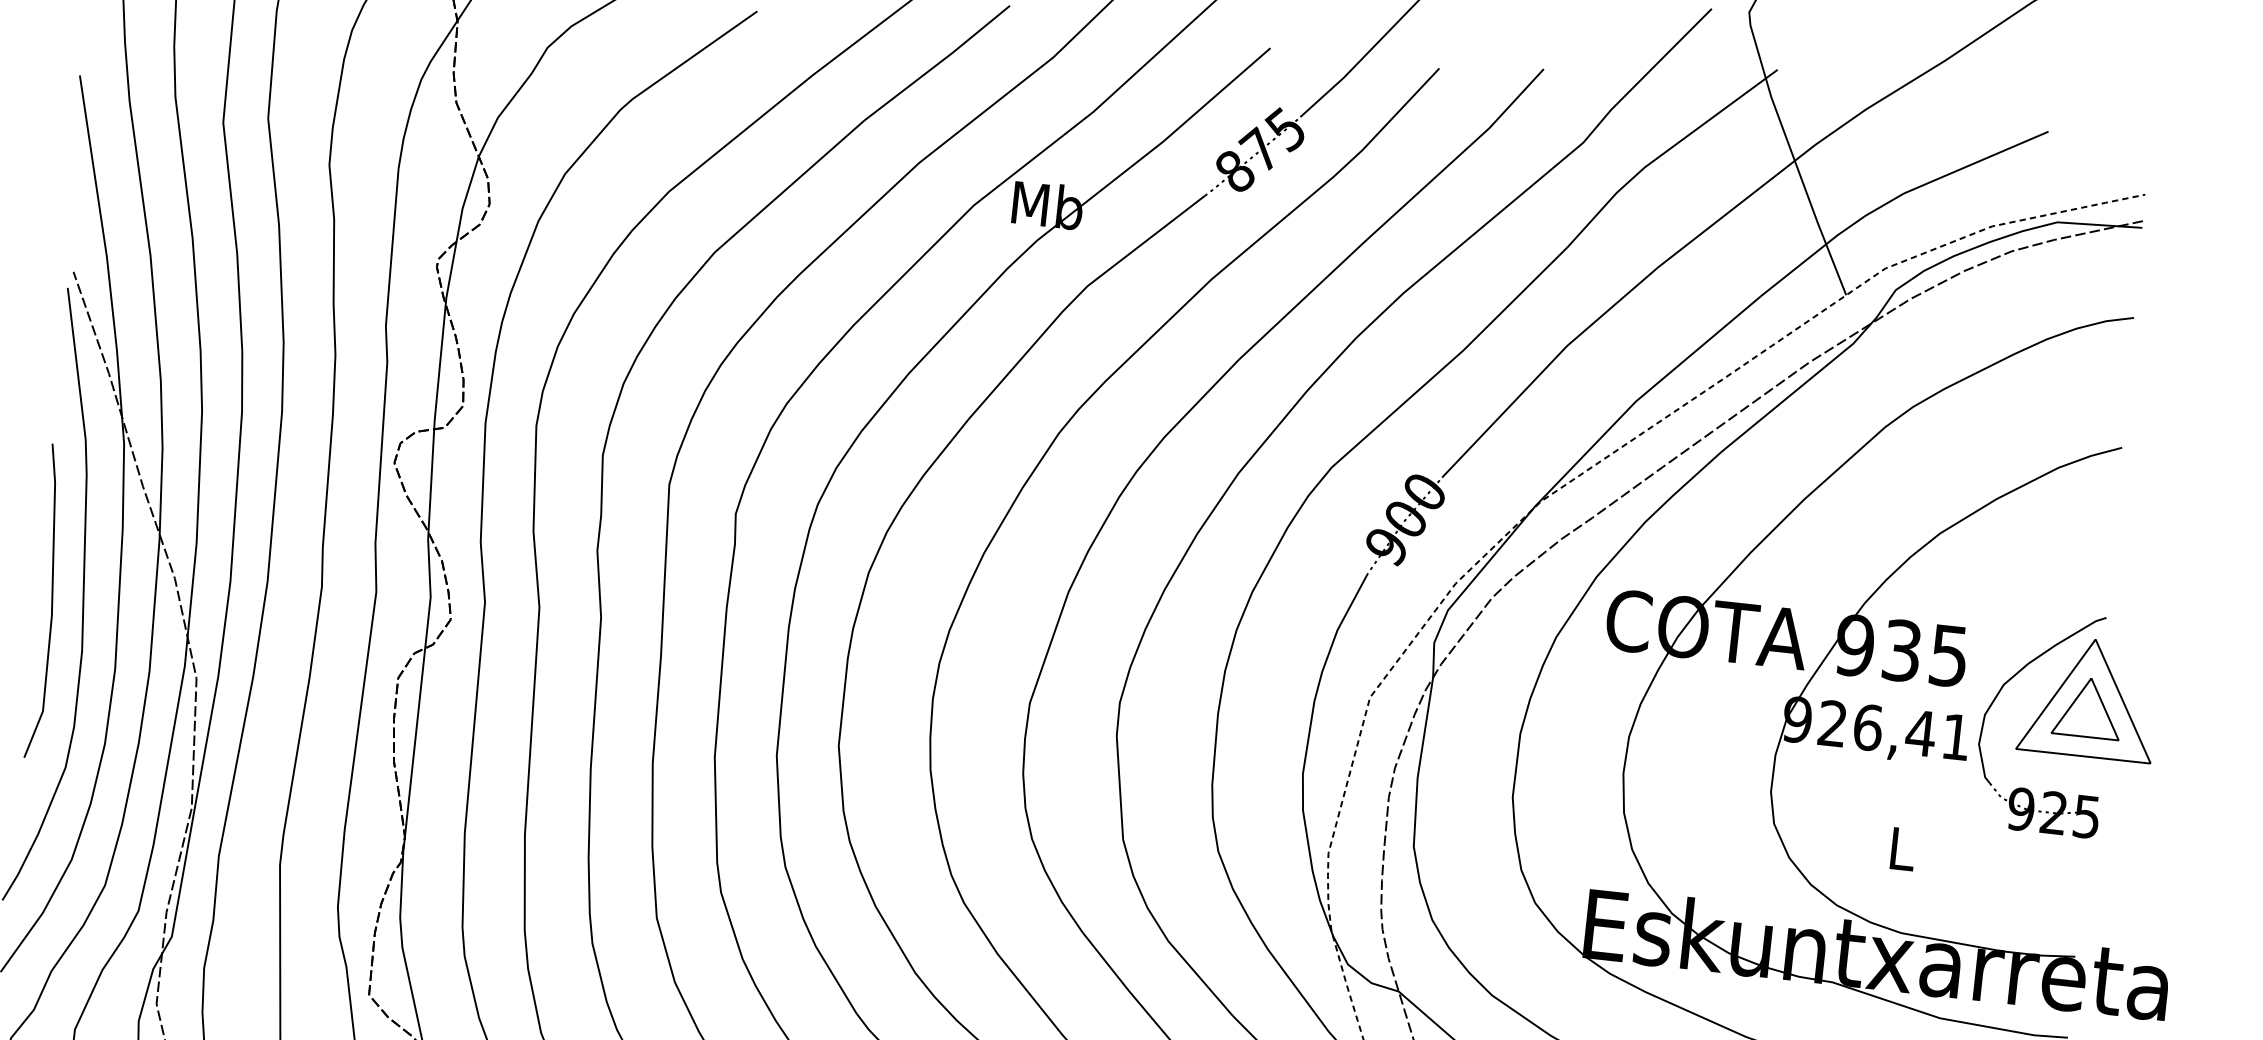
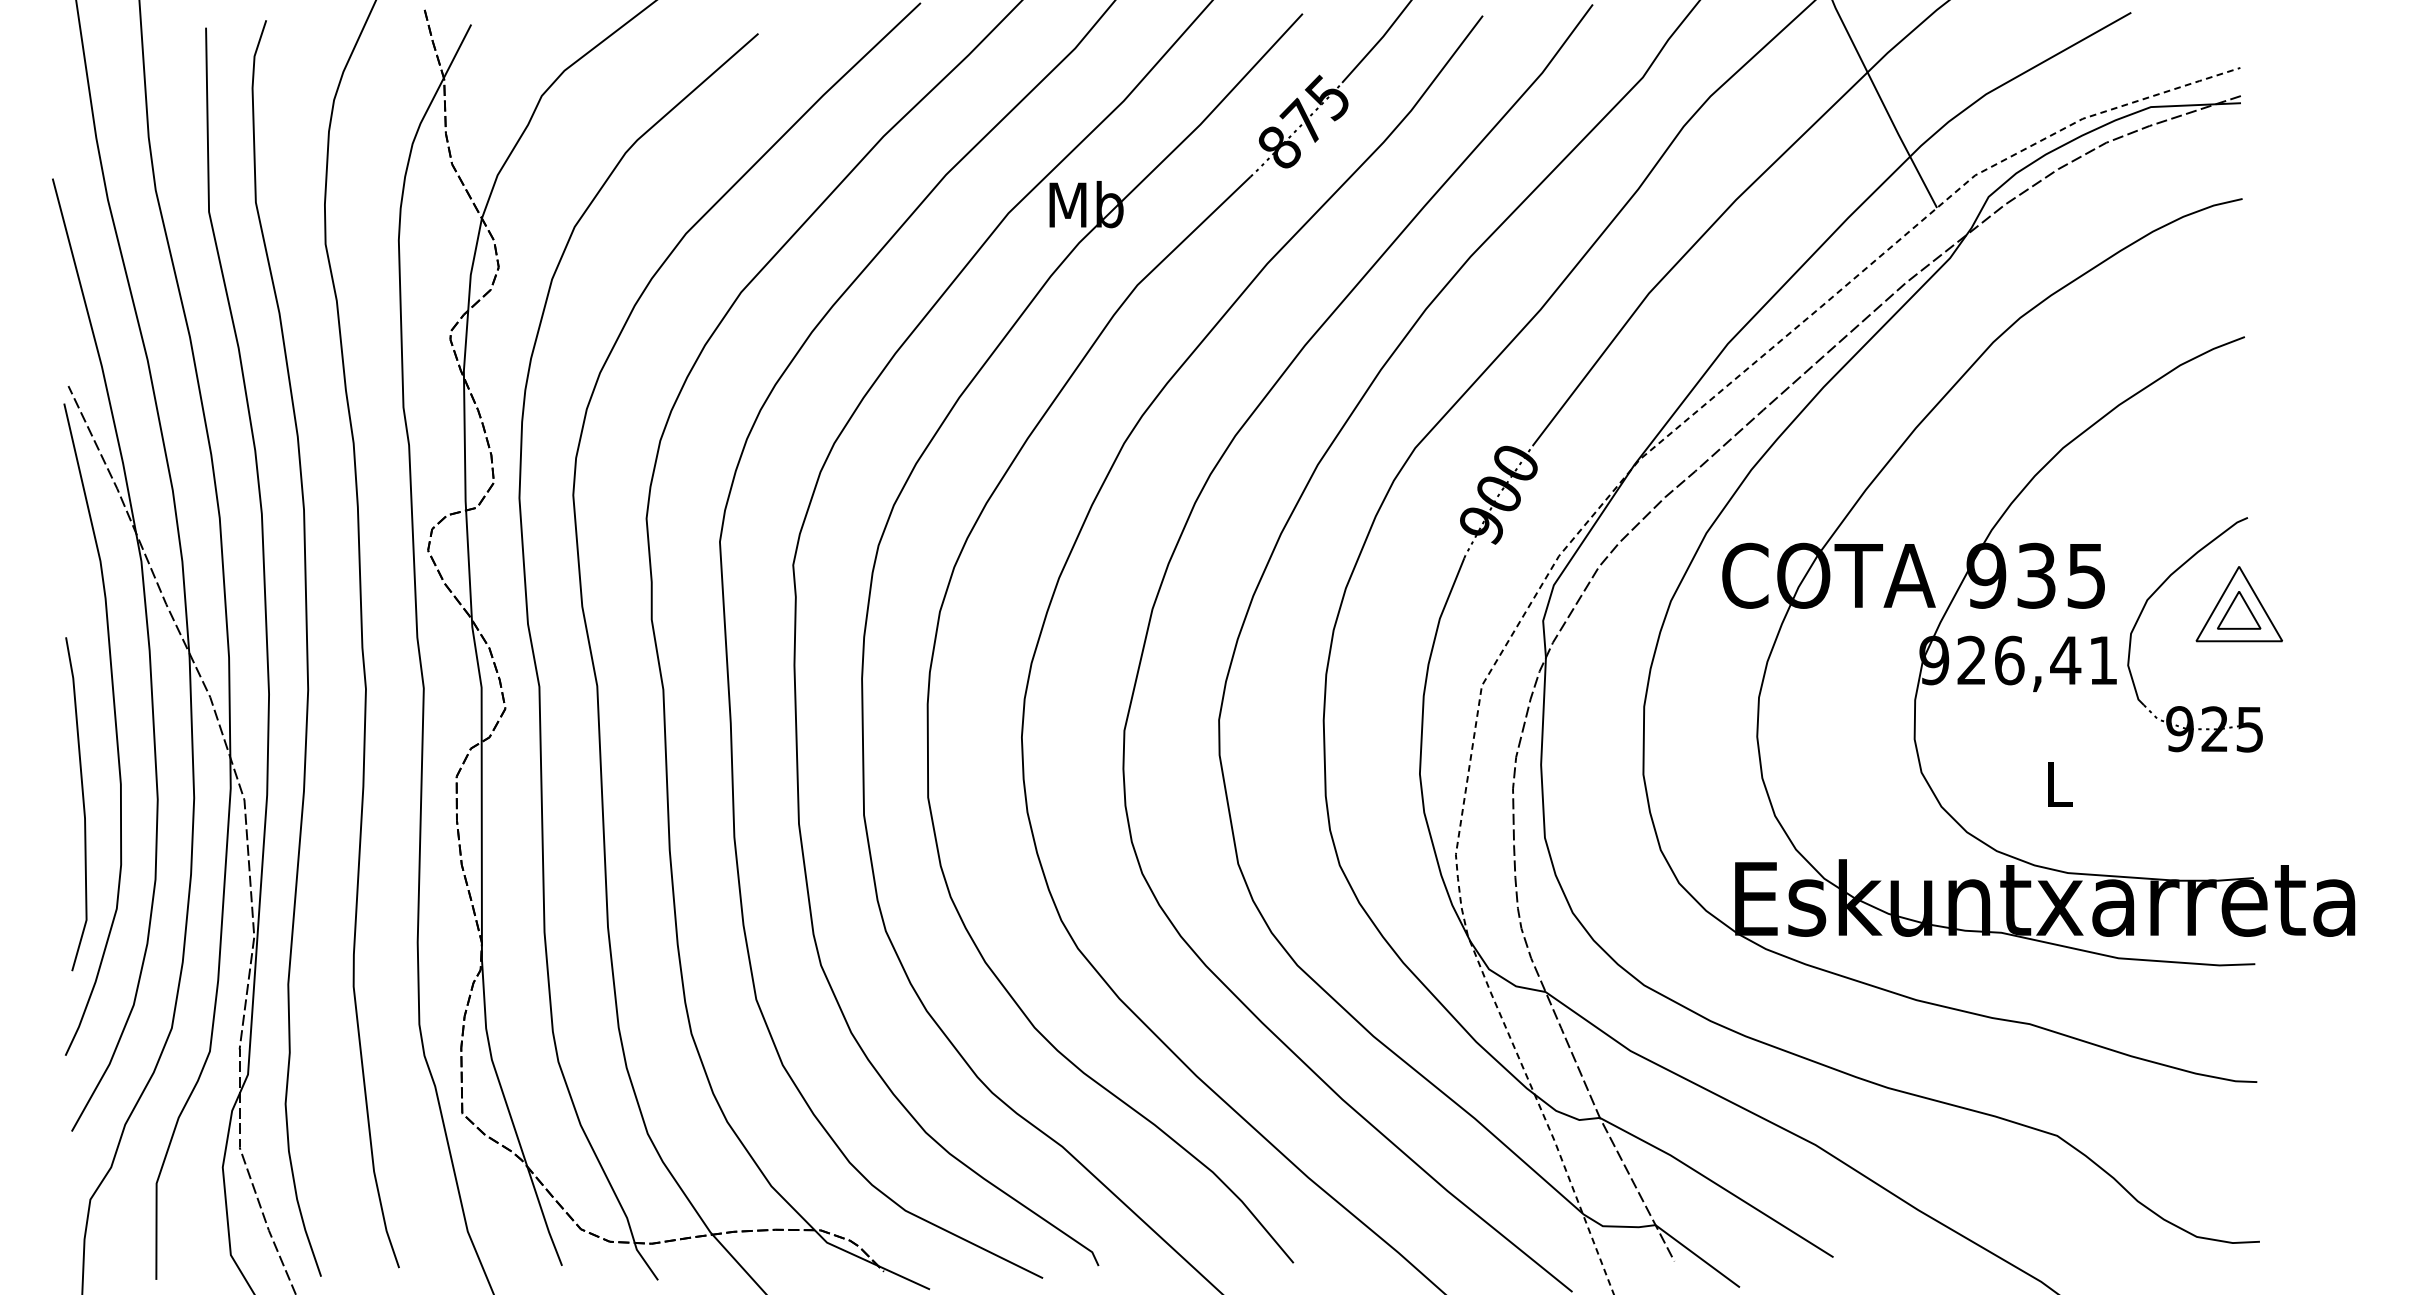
line: (51, 601) -> (82, 803), moved
part: (2089, 697) -> (2239, 603), size x0.6

